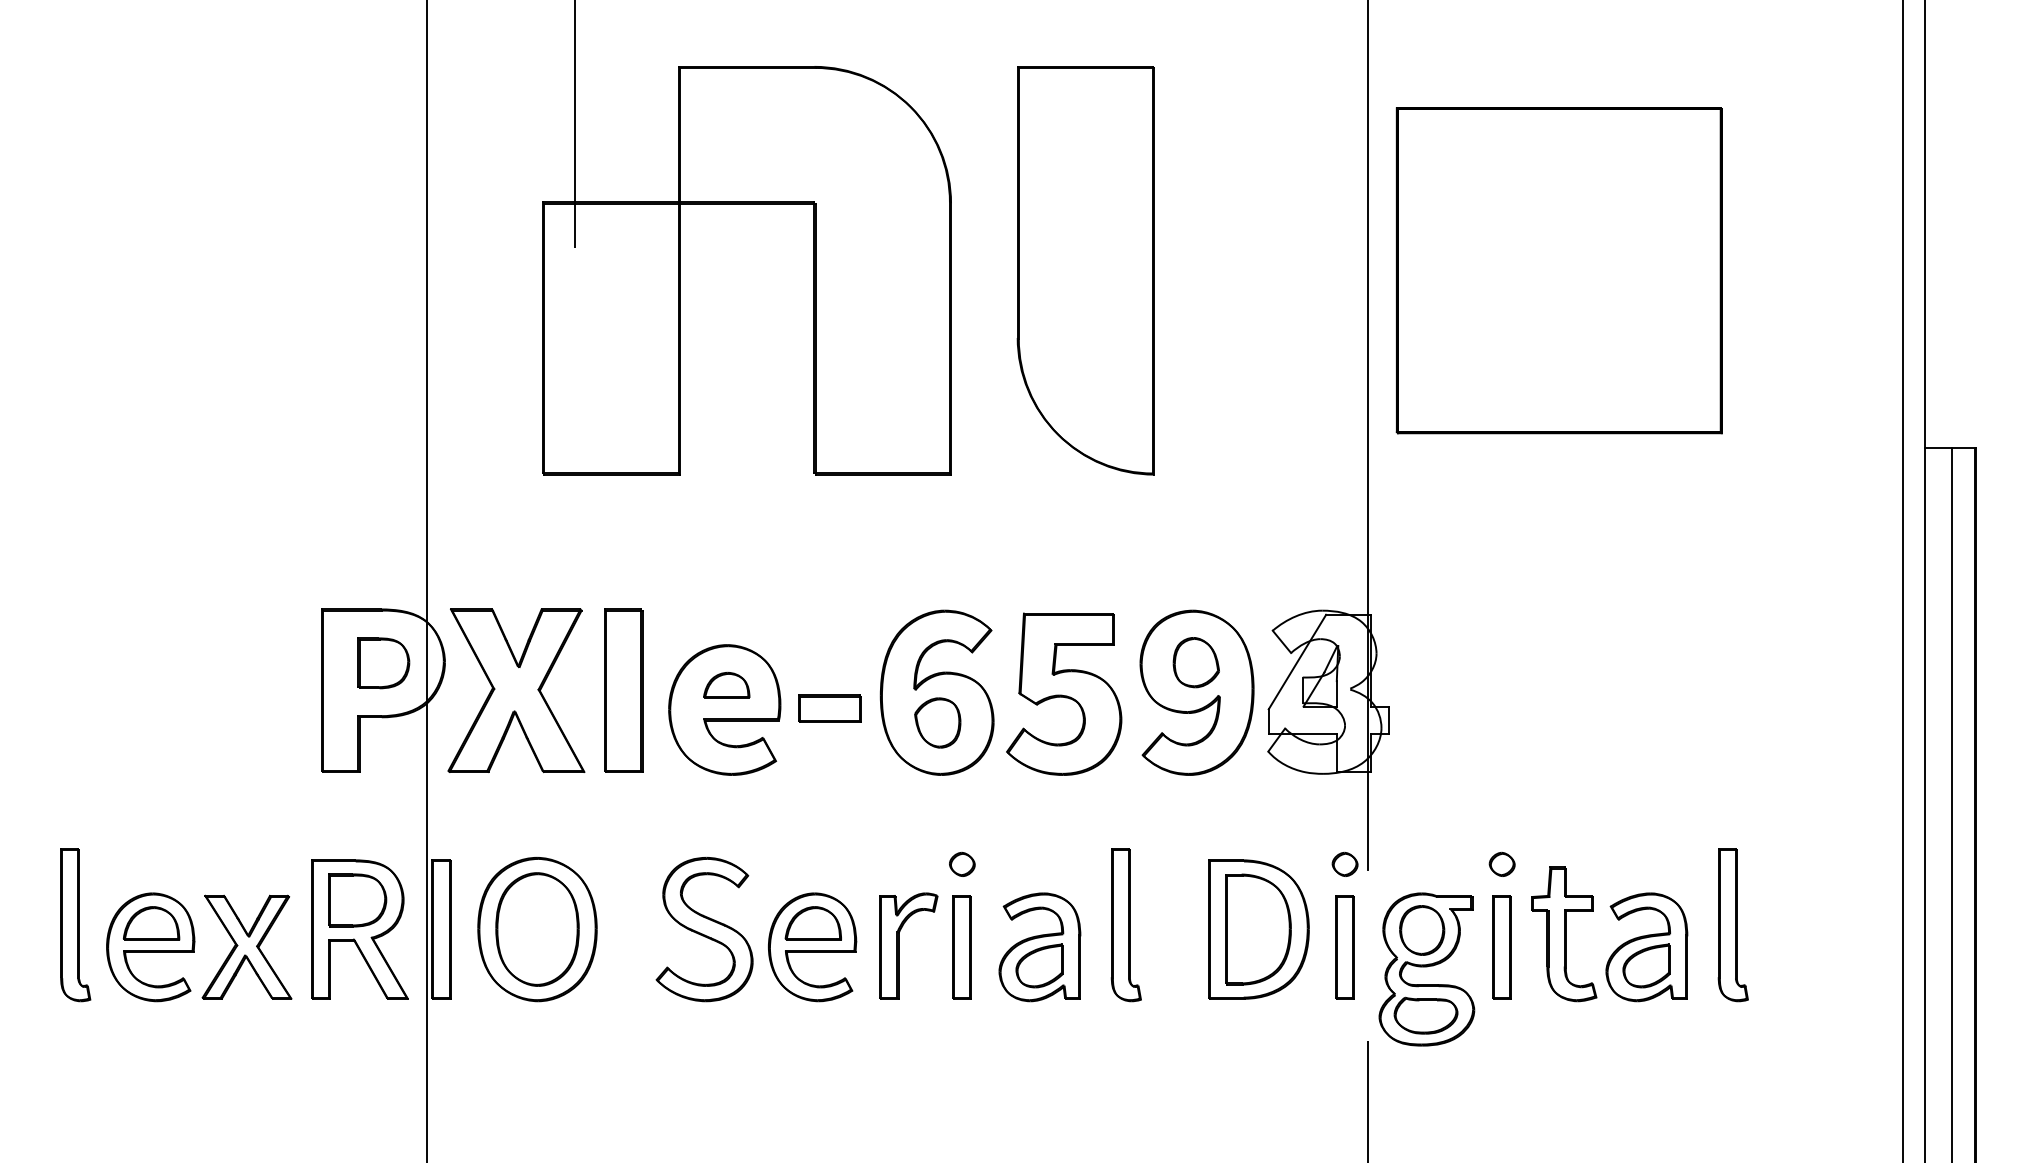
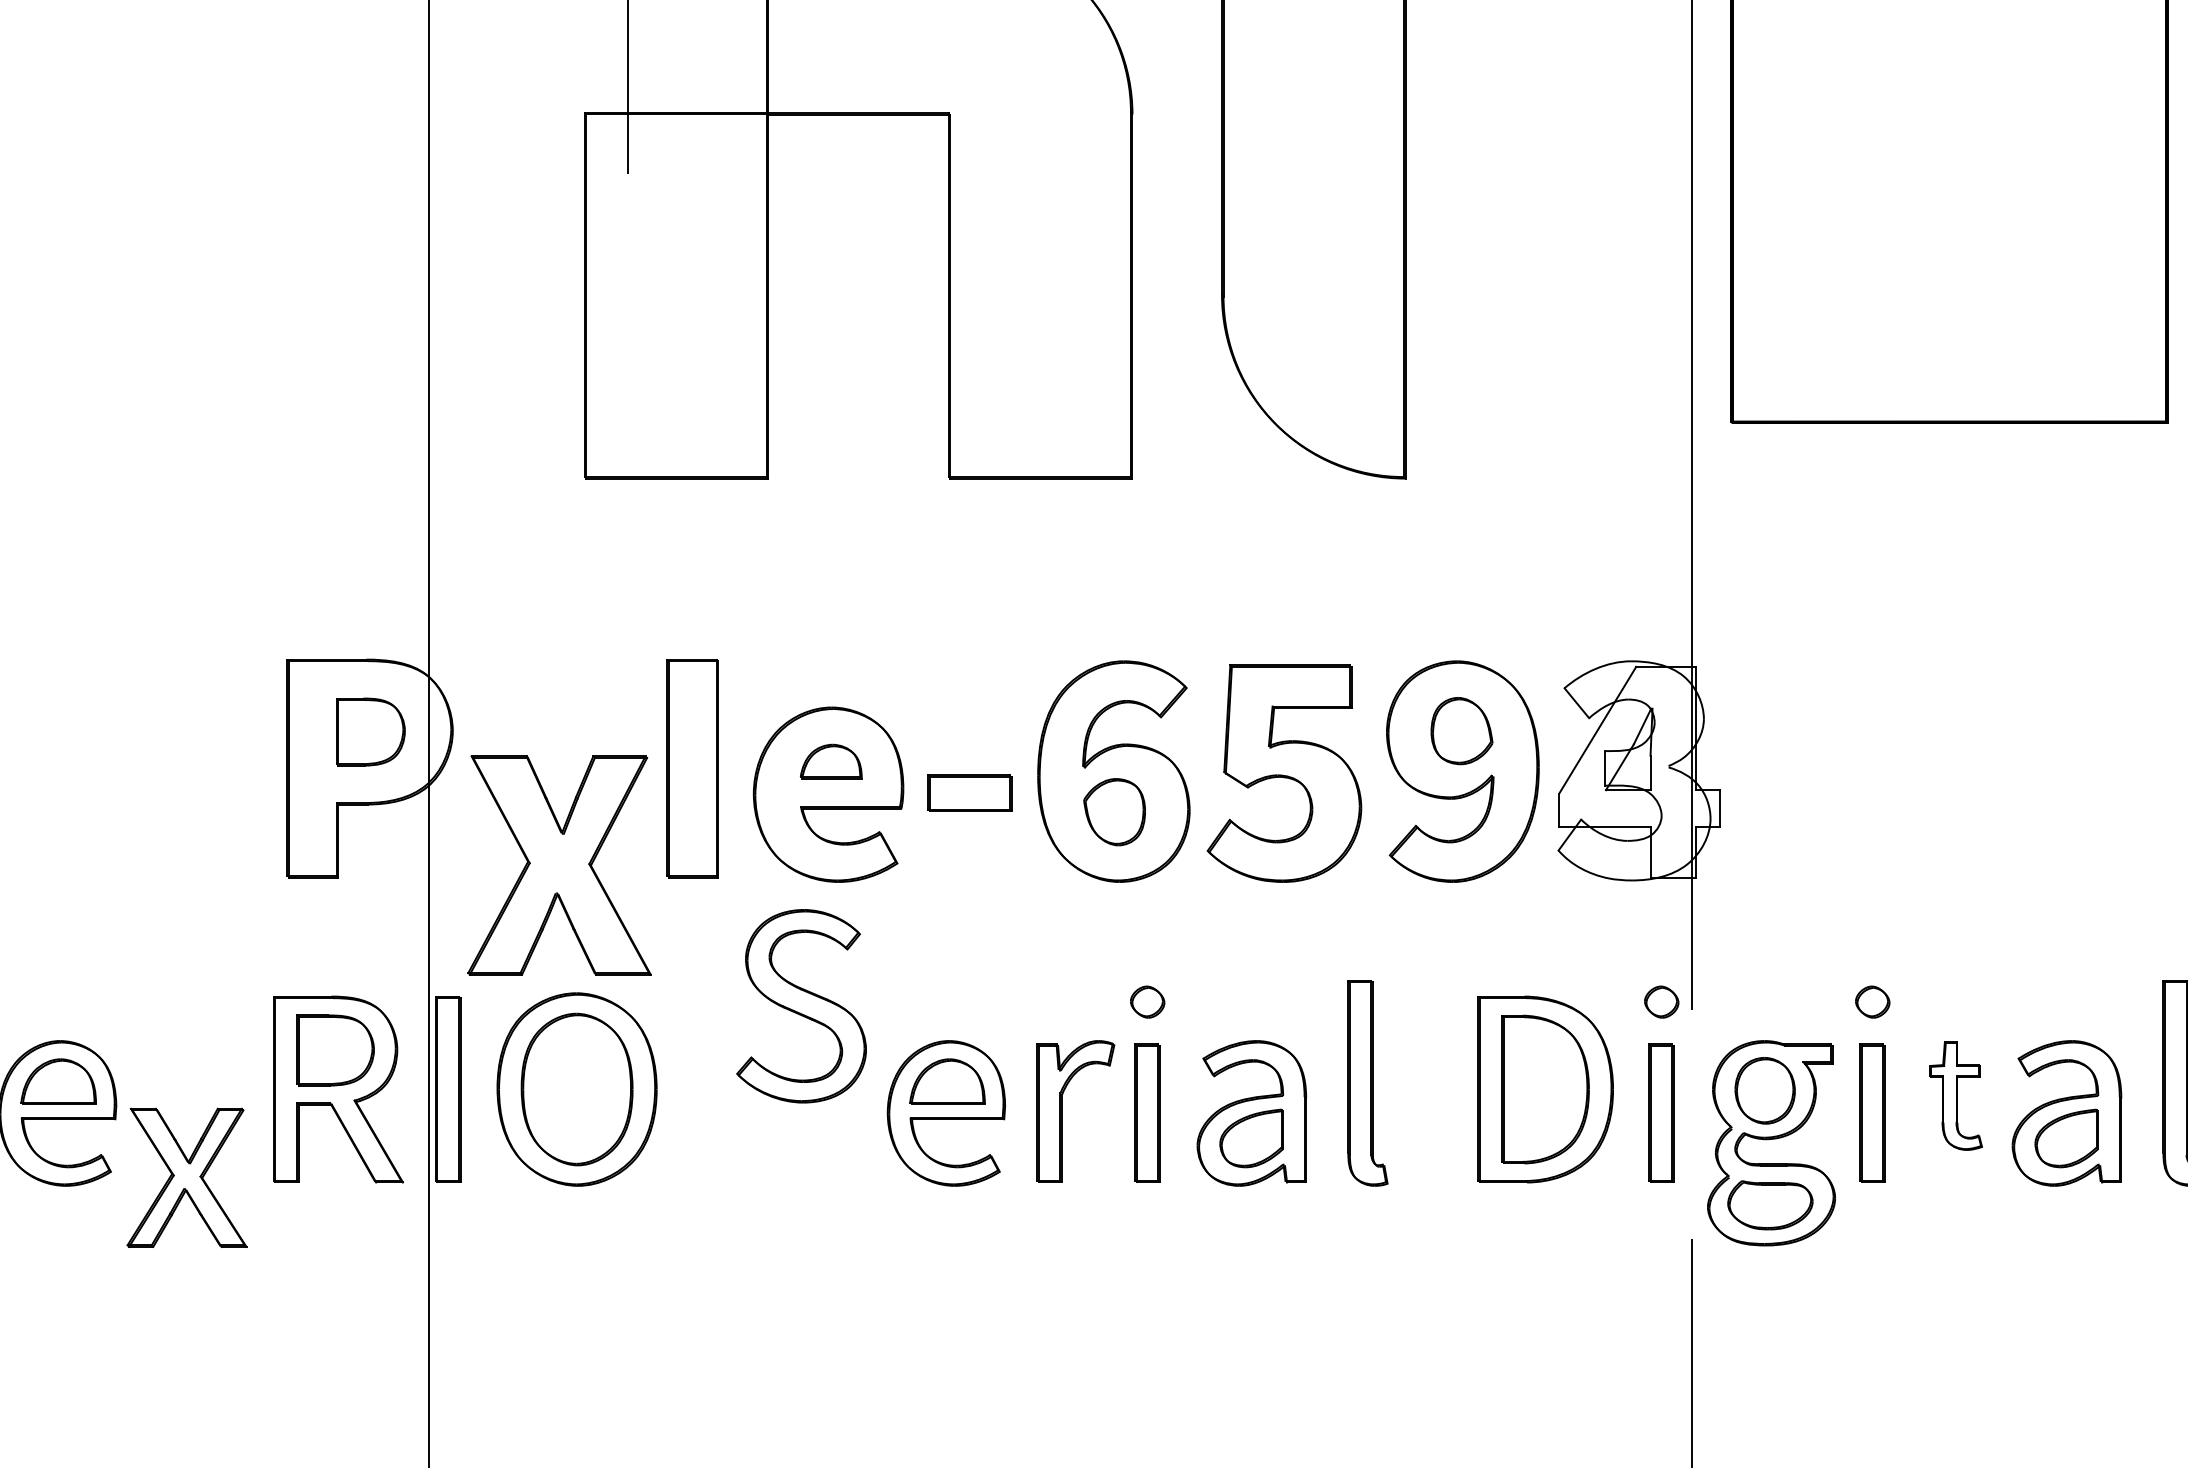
part: (516, 690) -> (559, 865), moved
part: (704, 929) -> (801, 1006), moved
part: (1564, 934) -> (1956, 1096), size x0.6
part: (246, 946) -> (186, 1176), moved

